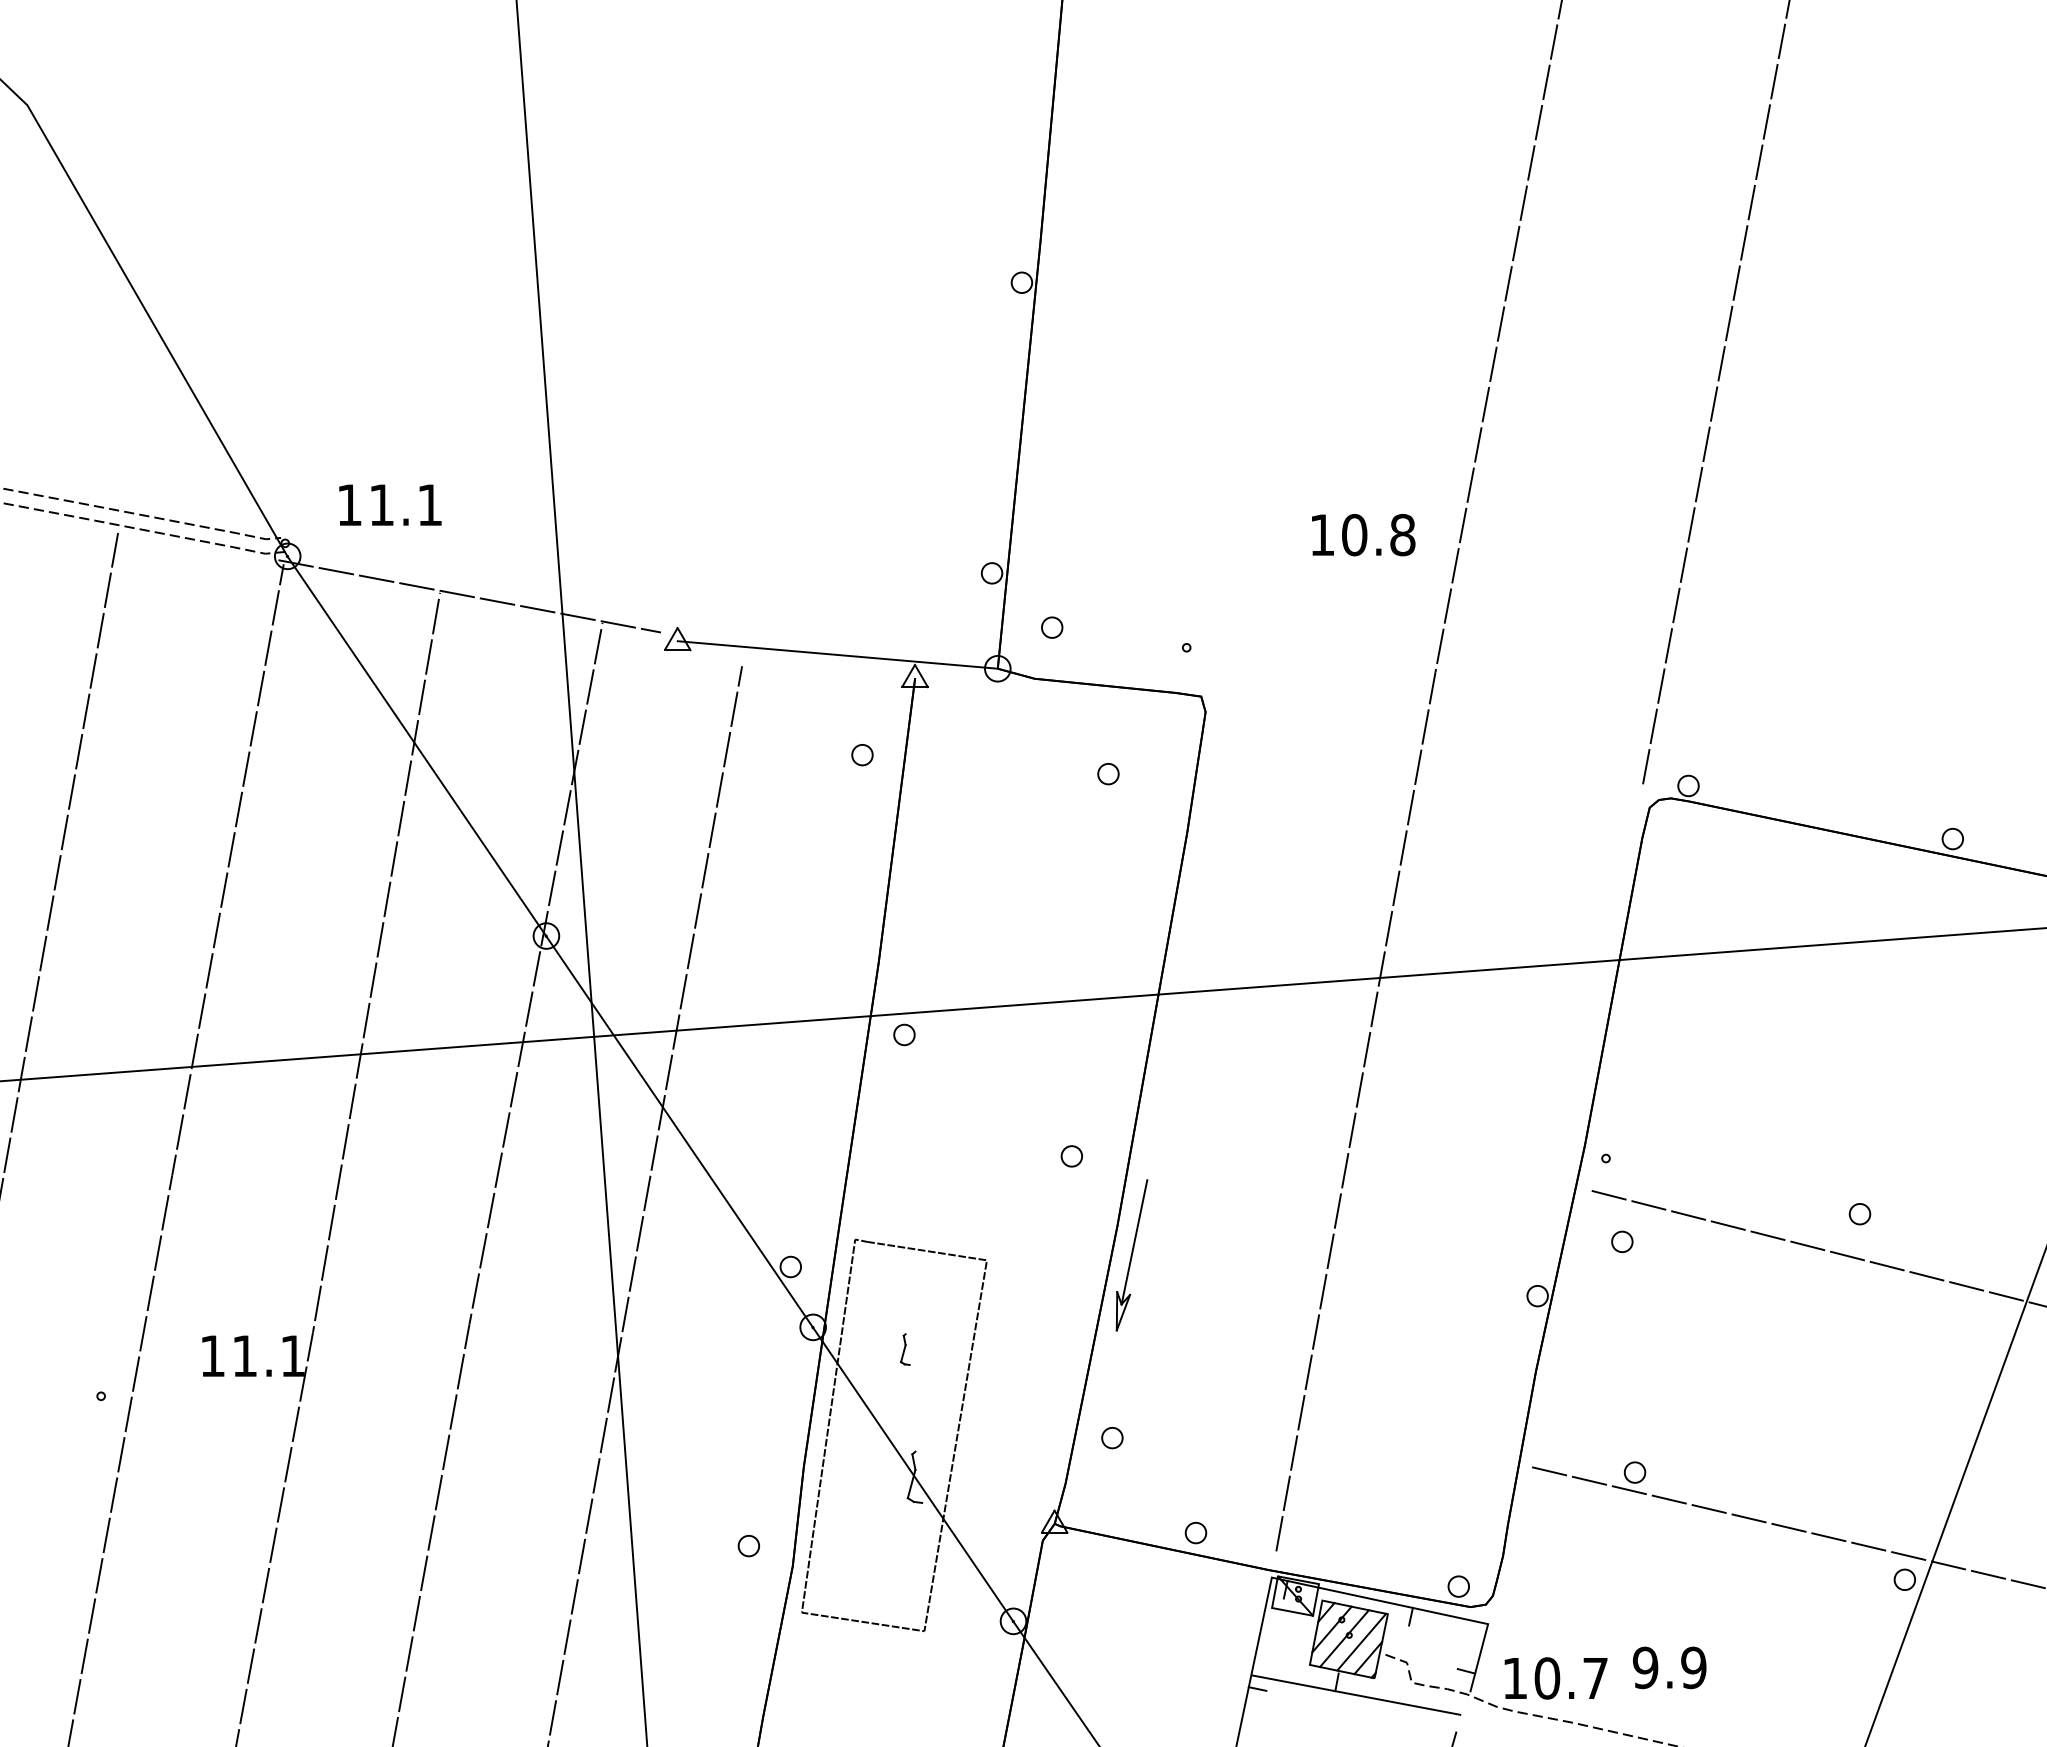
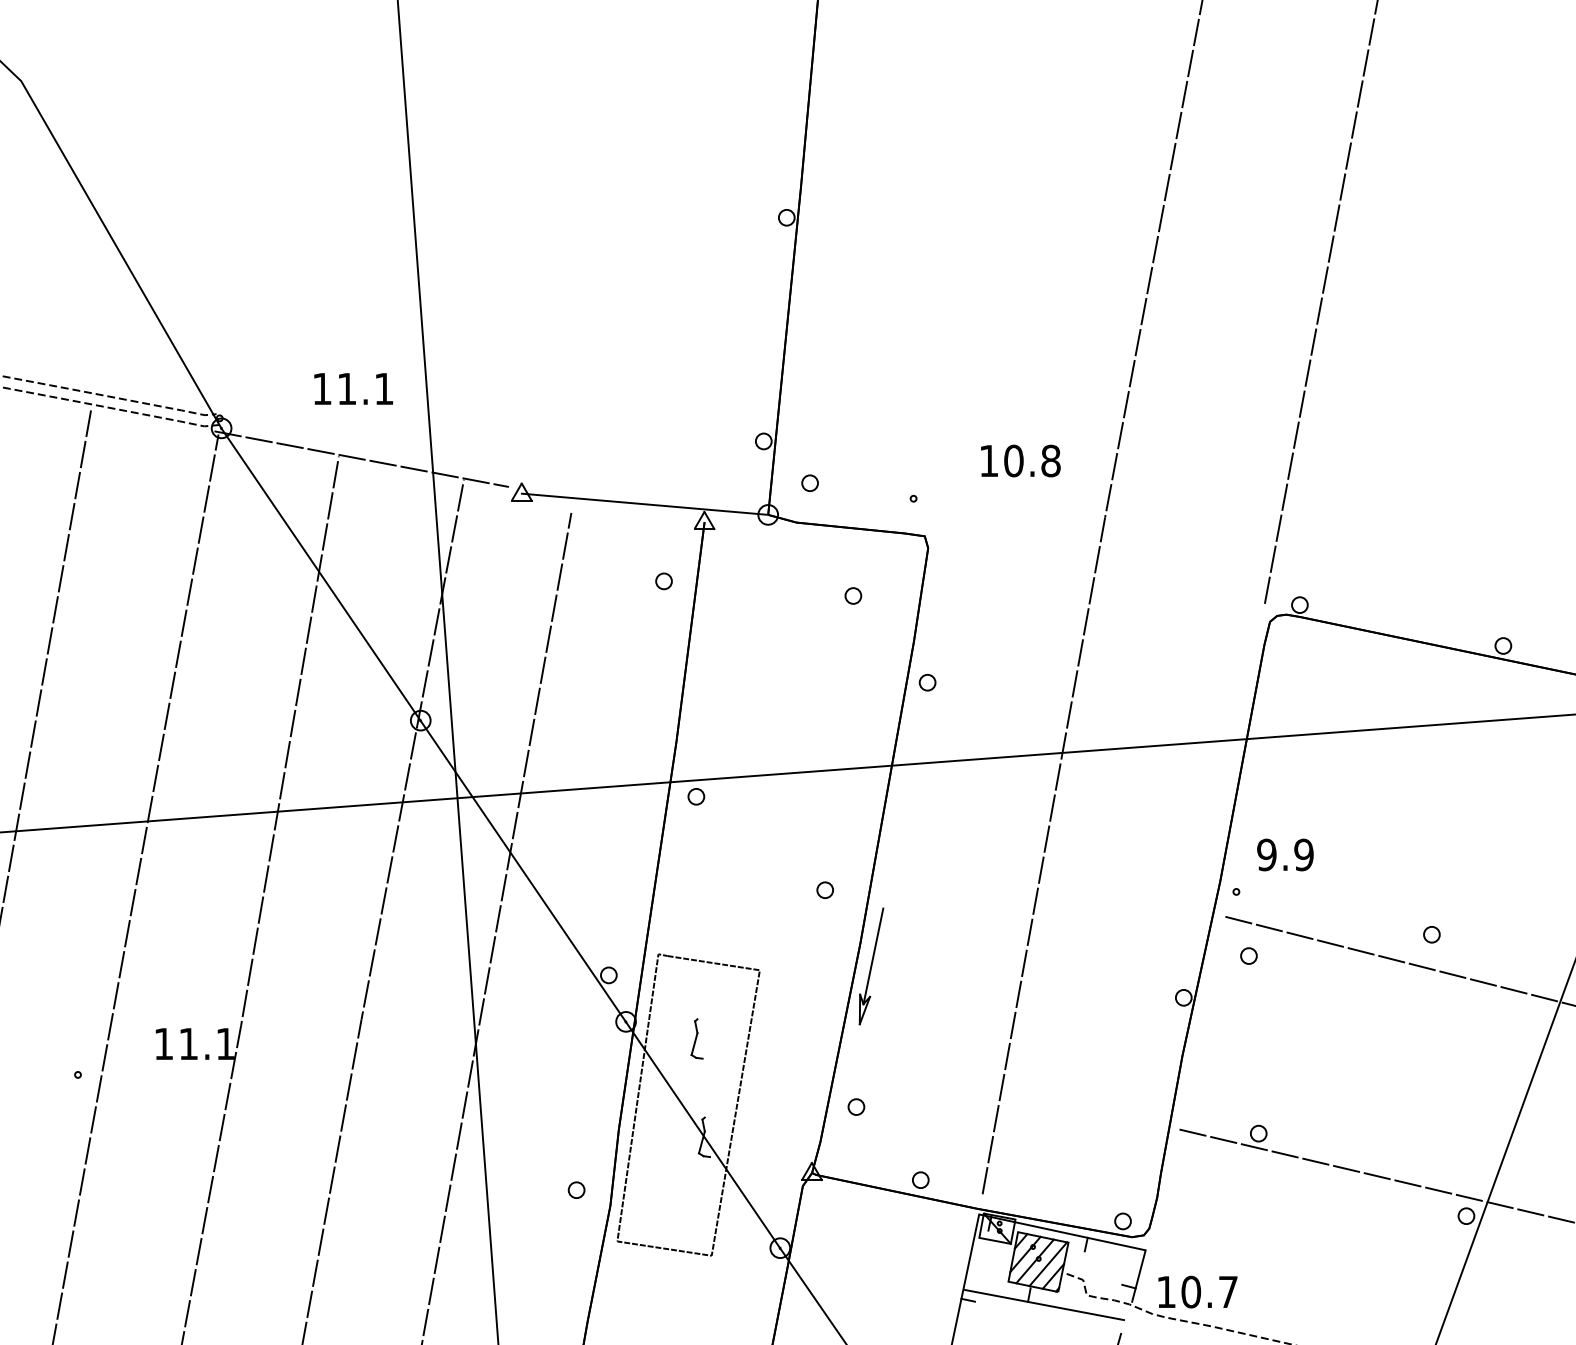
text: (390, 504) -> (353, 388), moved
text: (1363, 534) -> (1020, 460), moved
part: (1204, 886) -> (927, 682), added
part: (904, 1348) -> (696, 1038), size x1.67
text: (1669, 1667) -> (1285, 854), moved

